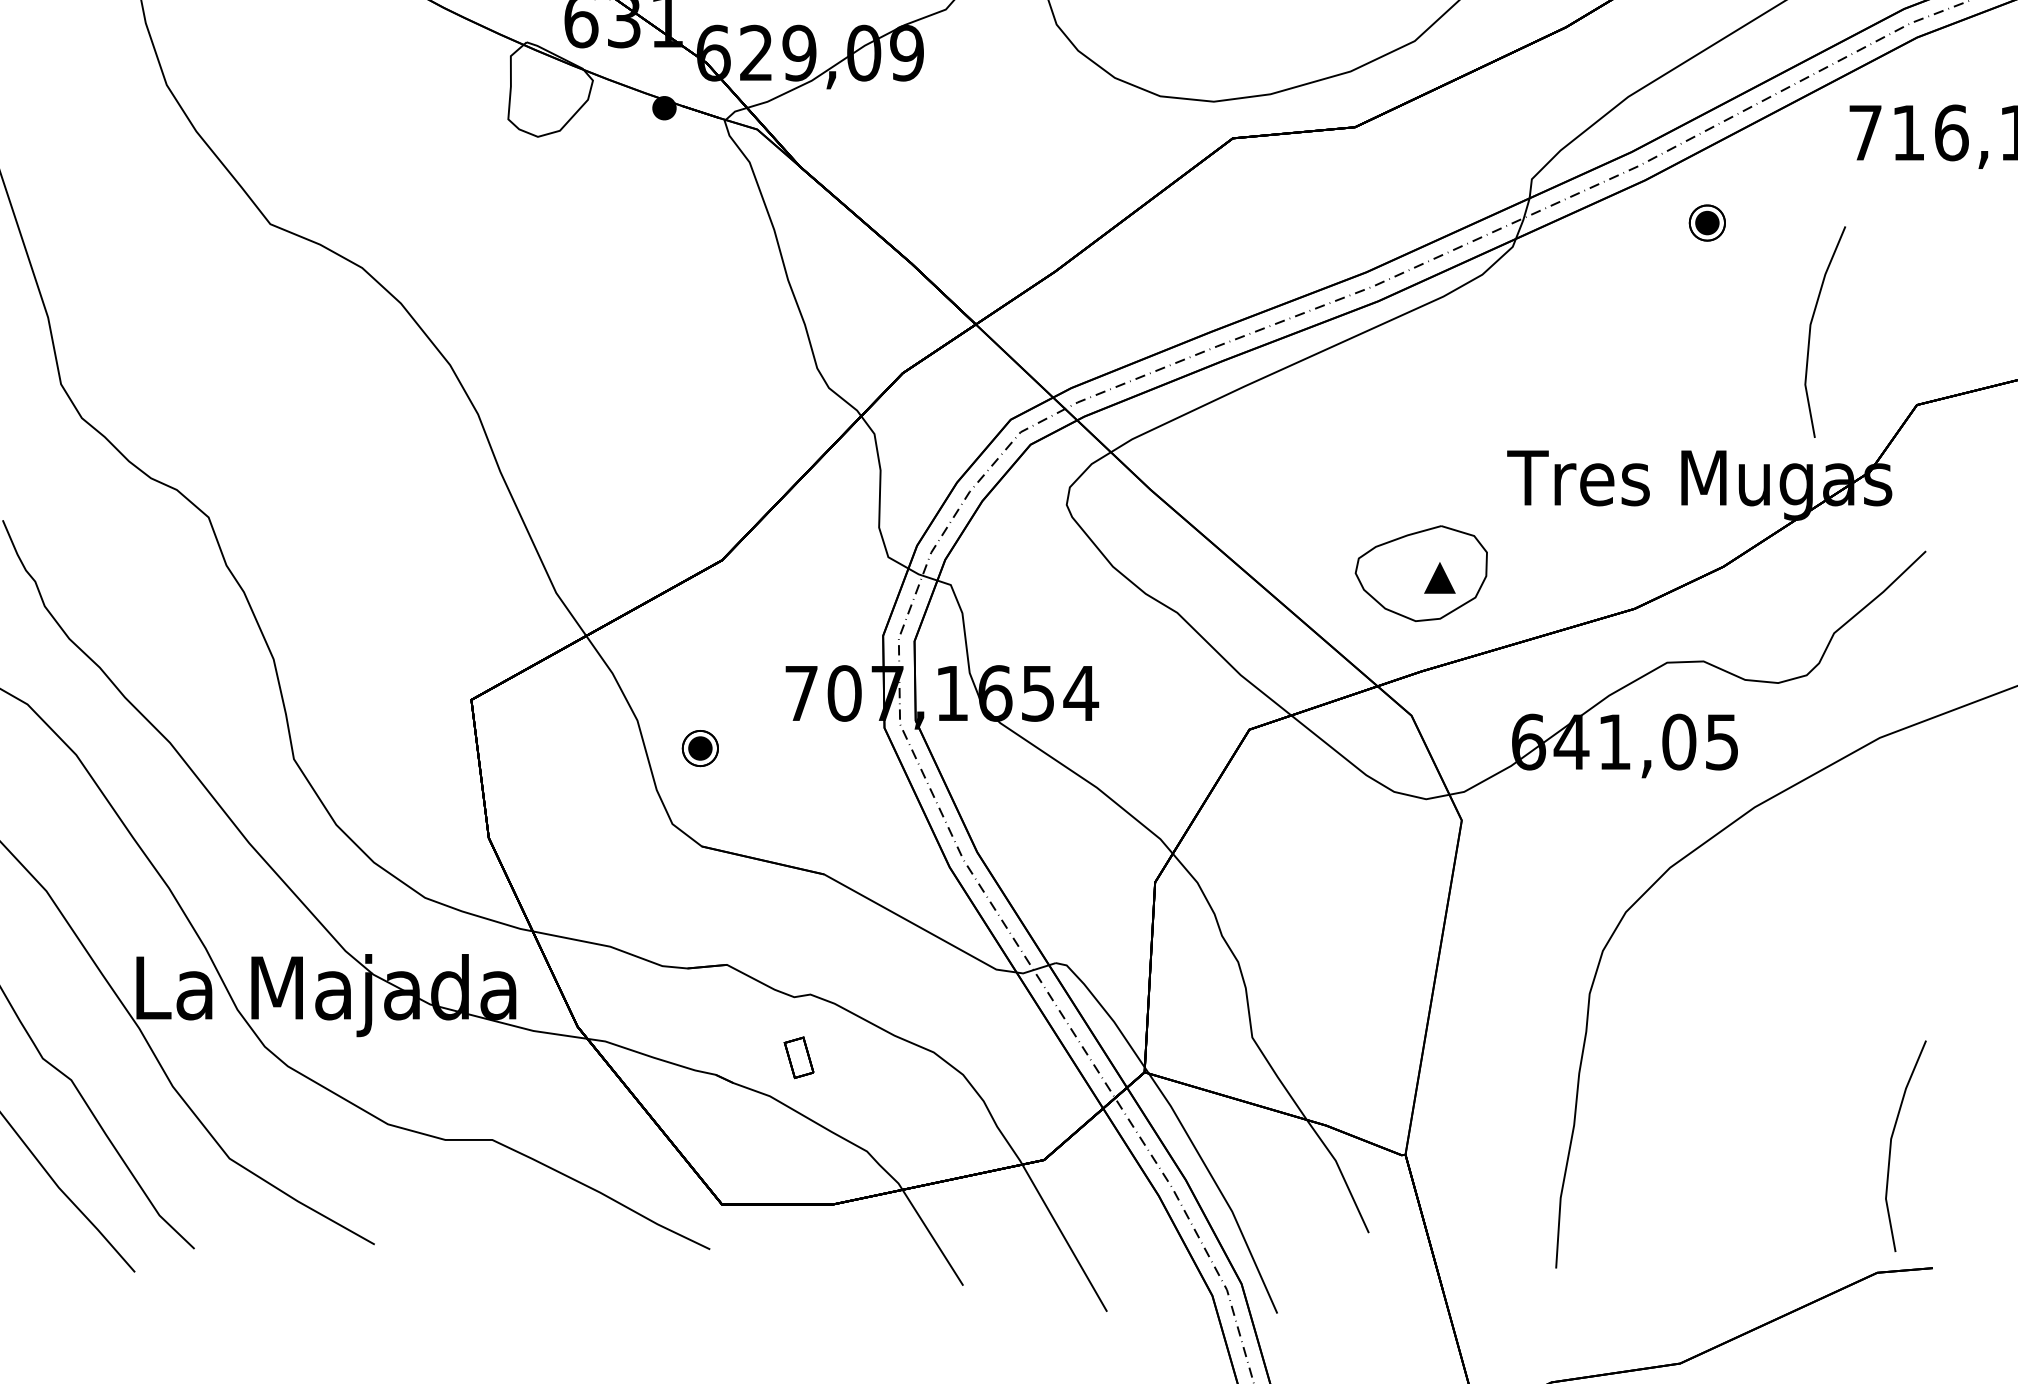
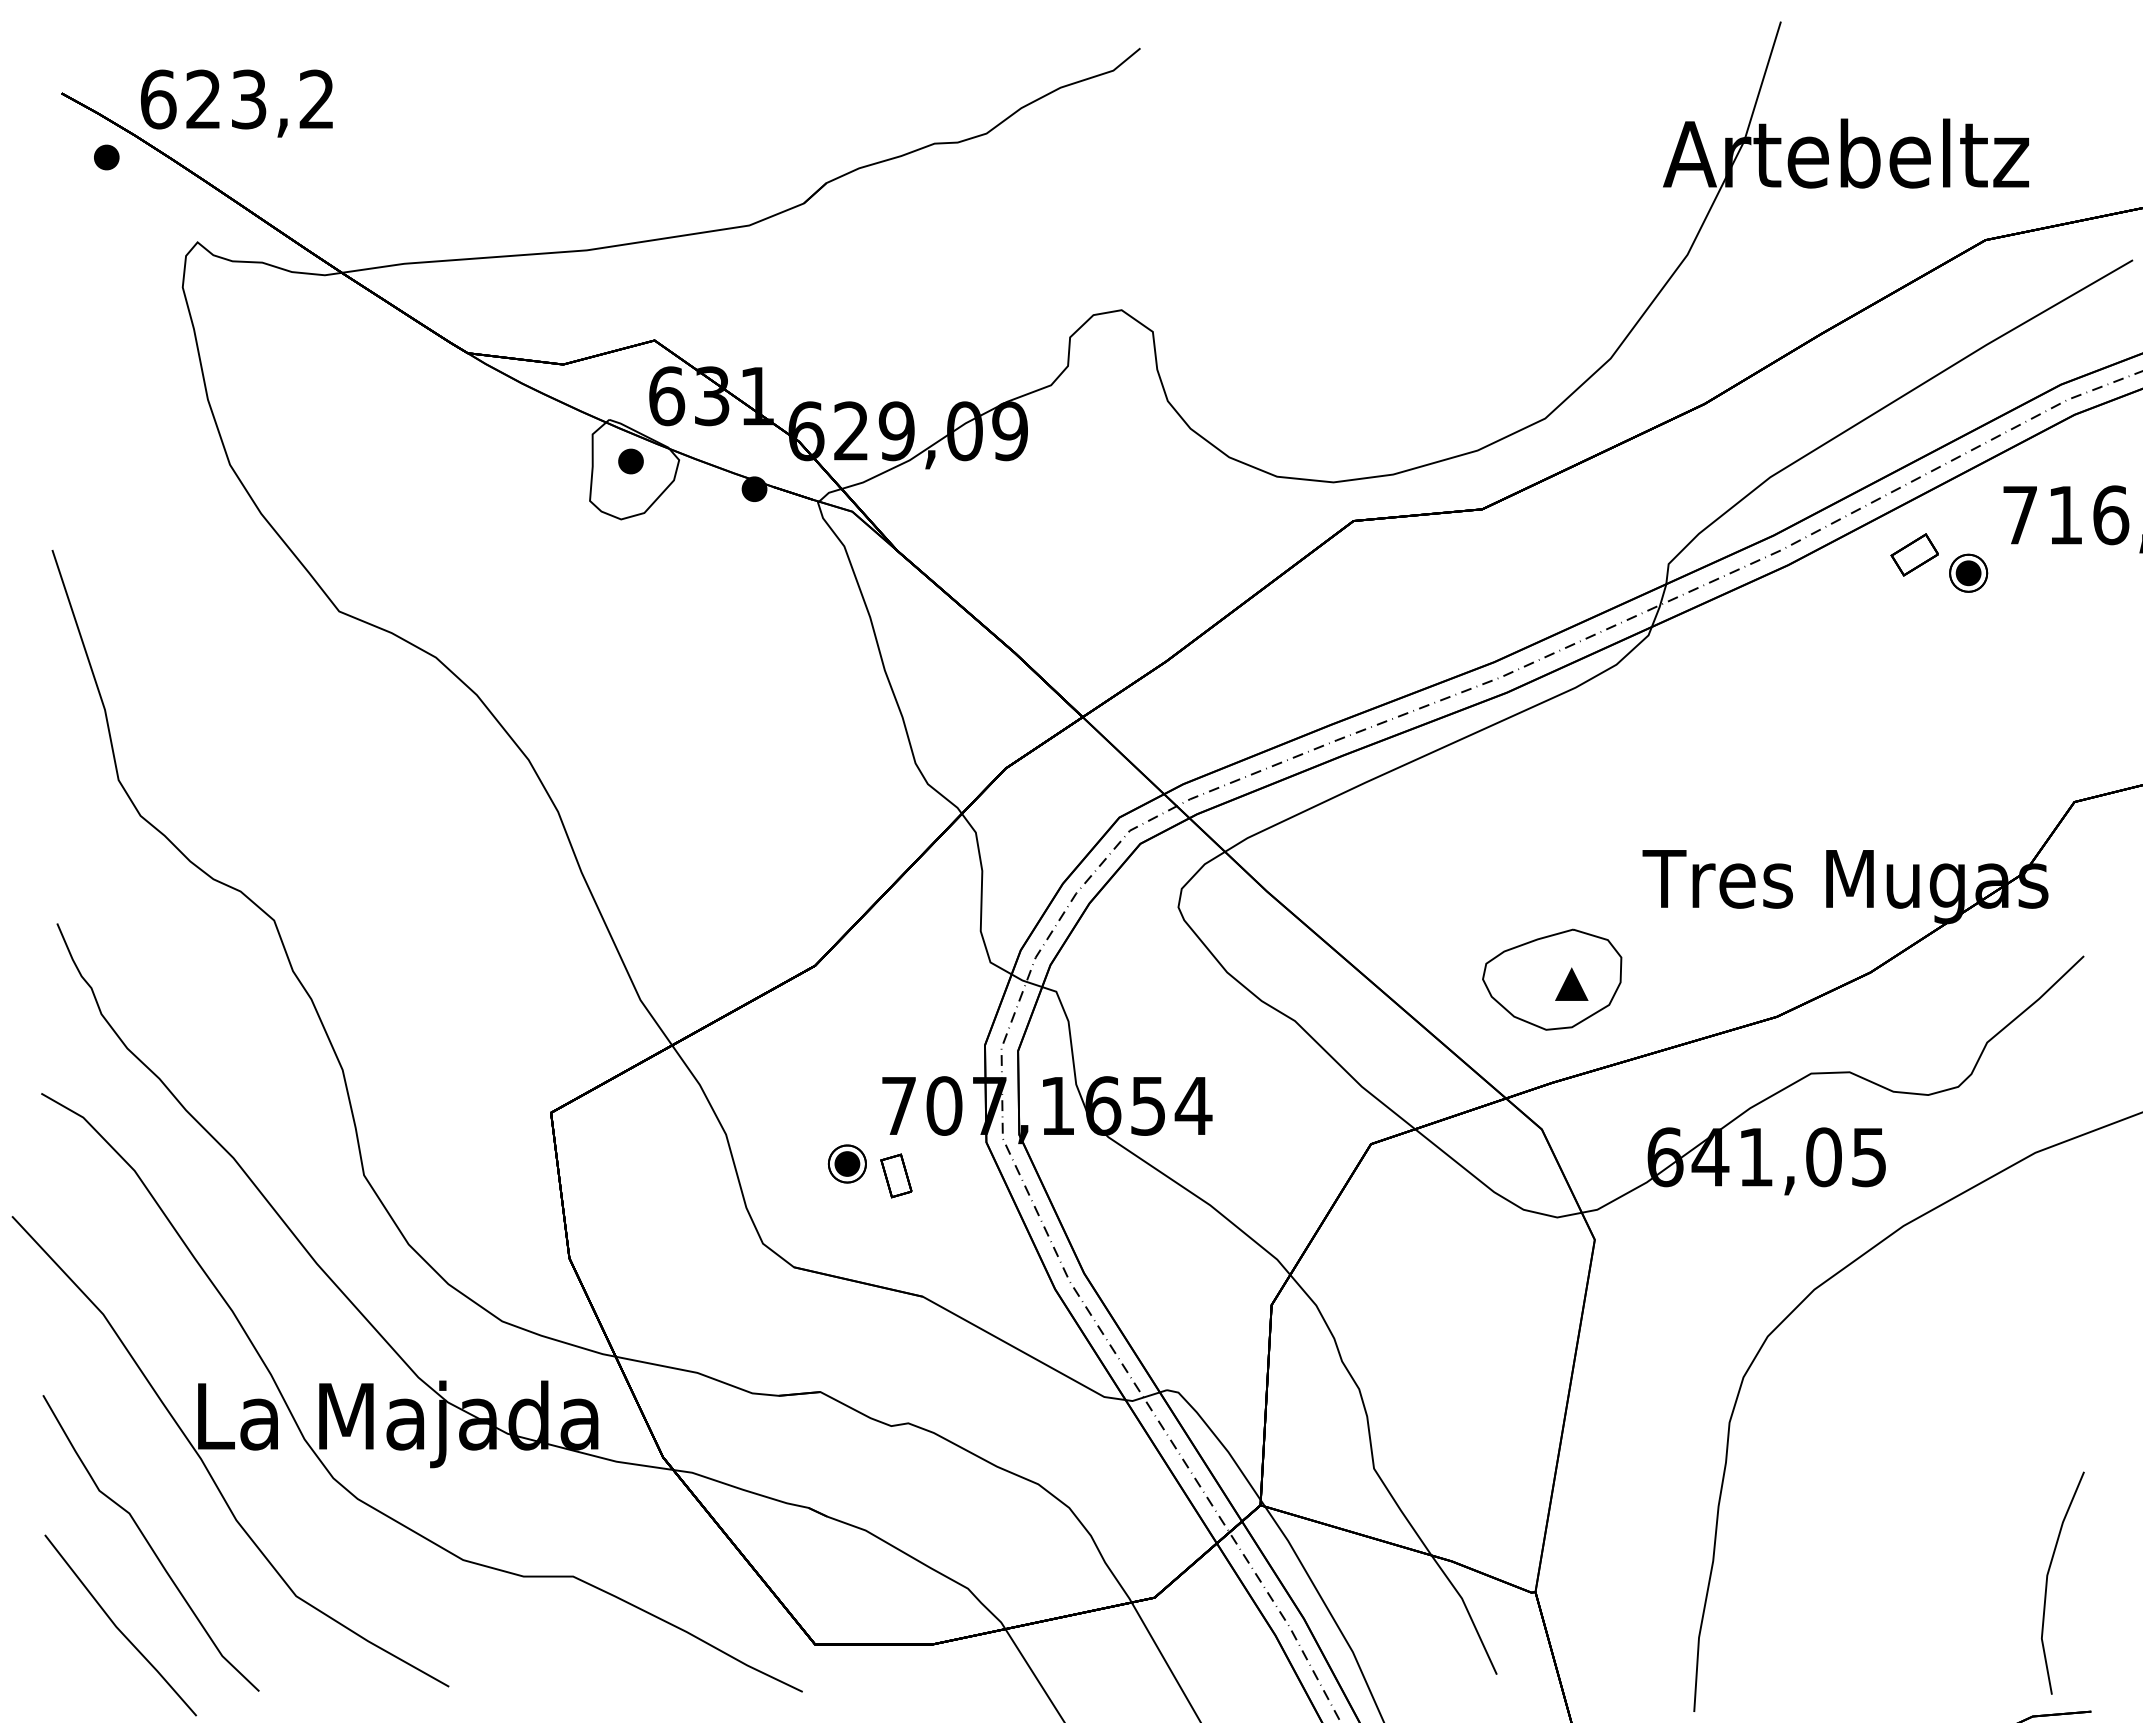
part: (546, 81) -> (630, 461), added
part: (1765, 170) -> (1914, 554), added
part: (1707, 222) -> (1968, 572), moved
line: (1810, 331) -> (1962, 724), removed
part: (699, 748) -> (846, 1163), moved
part: (799, 1057) -> (896, 1175), moved

